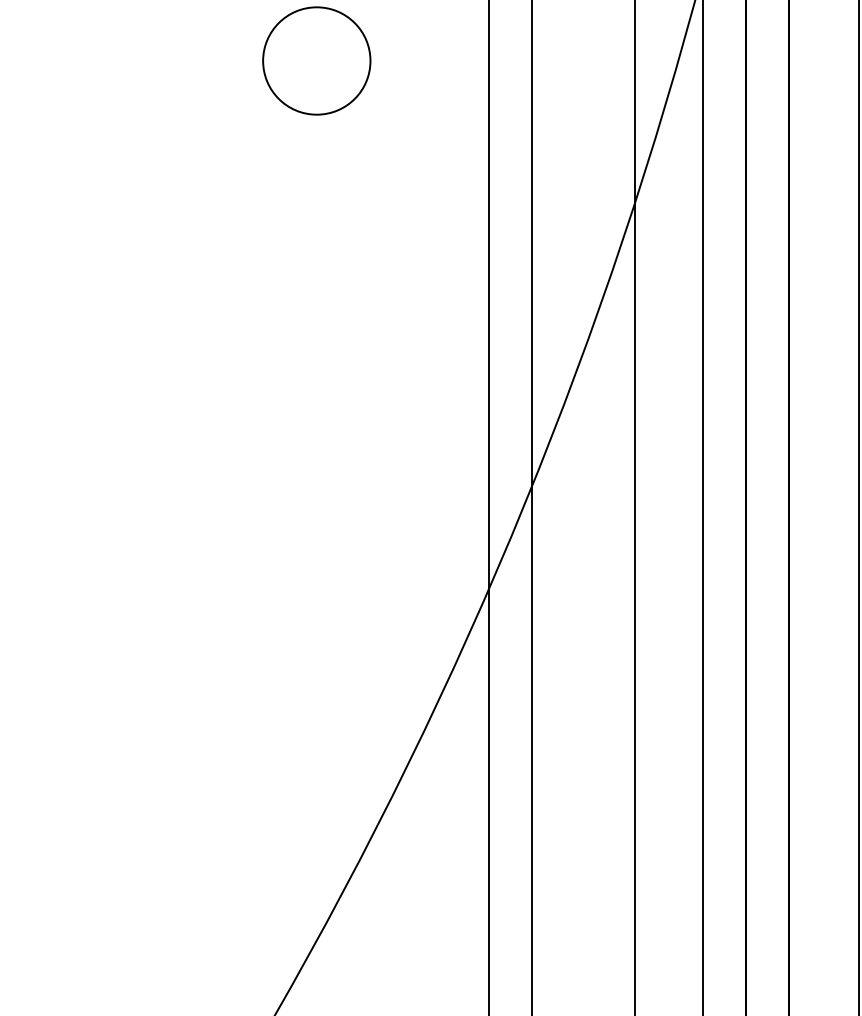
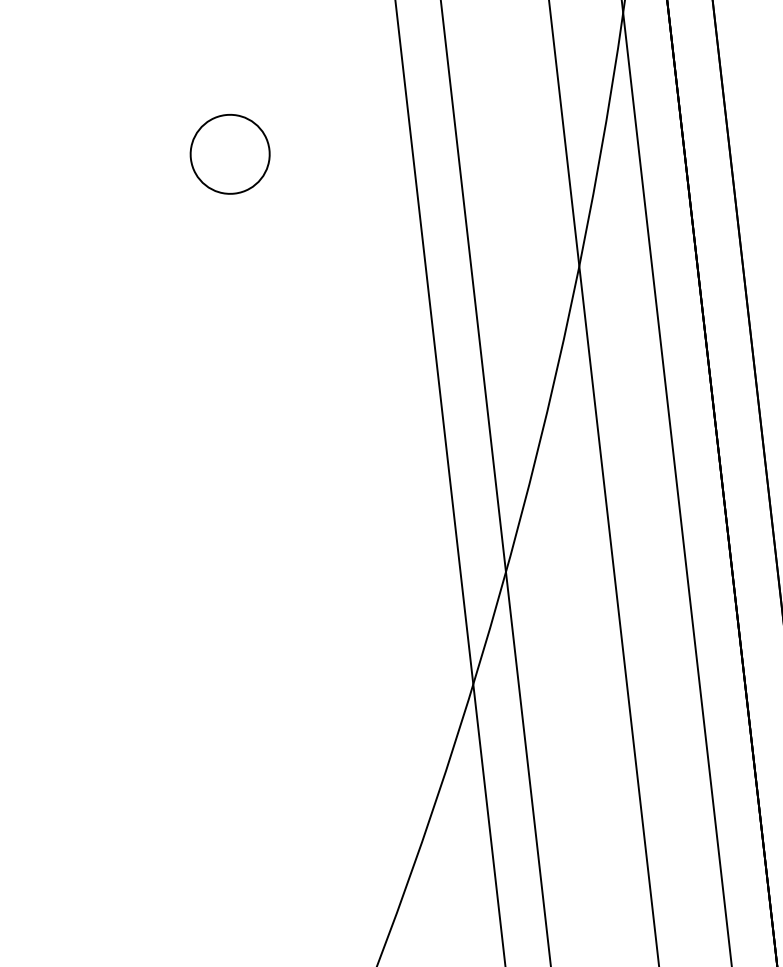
circle: (316, 60) -> (229, 153), size x0.7

